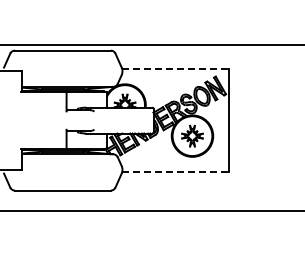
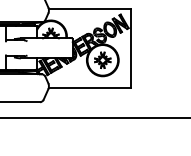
line: (175, 68) -> (89, 8), dashed -> solid
line: (175, 172) -> (89, 88), dashed -> solid

